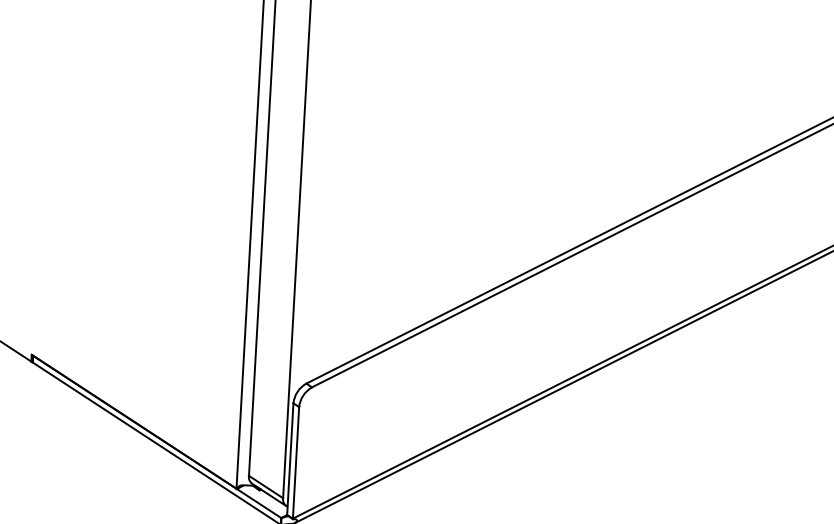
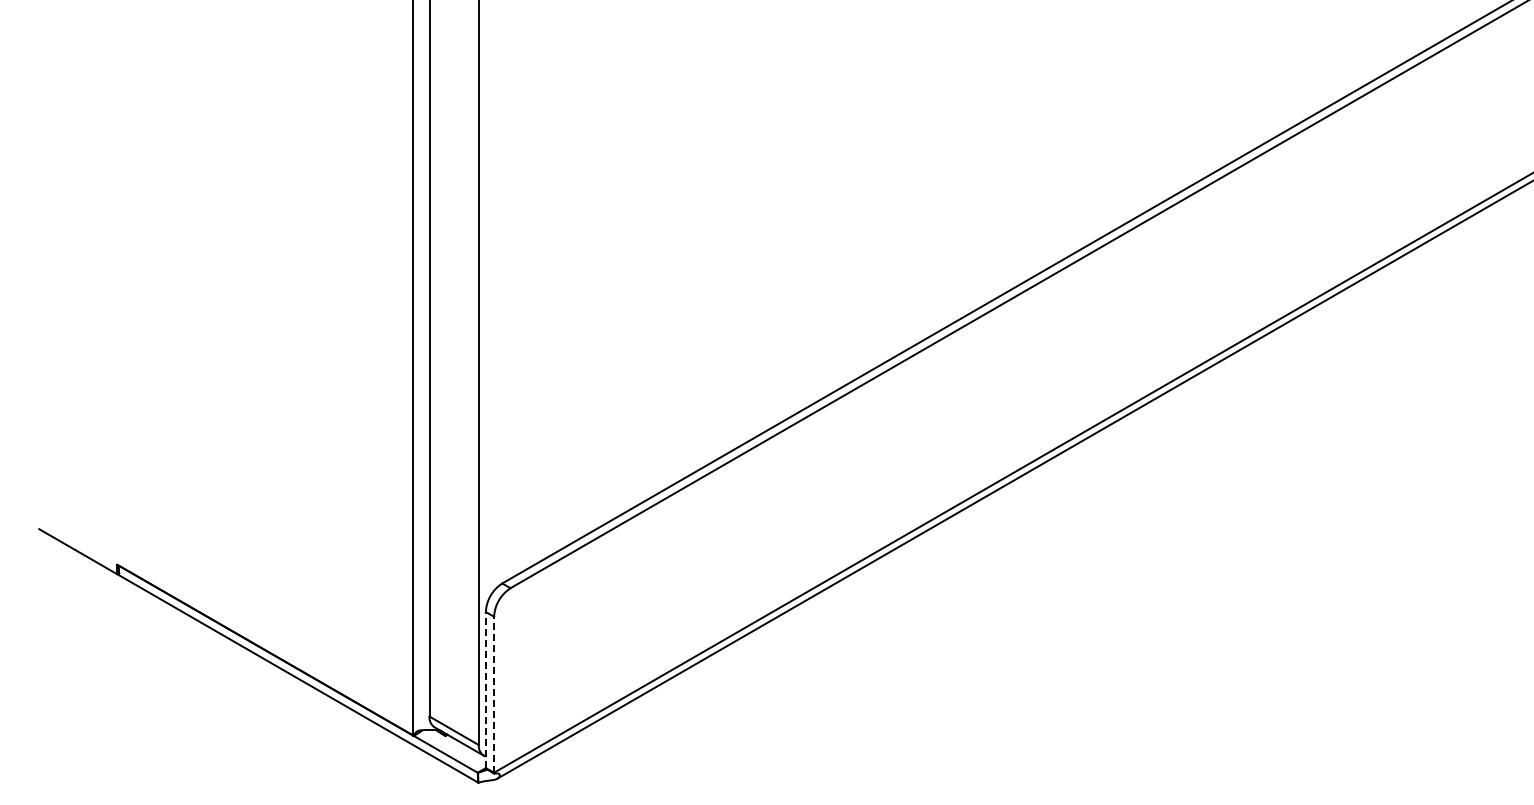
line: (290, 458) -> (485, 689), solid -> dashed
line: (296, 462) -> (494, 694), solid -> dashed

